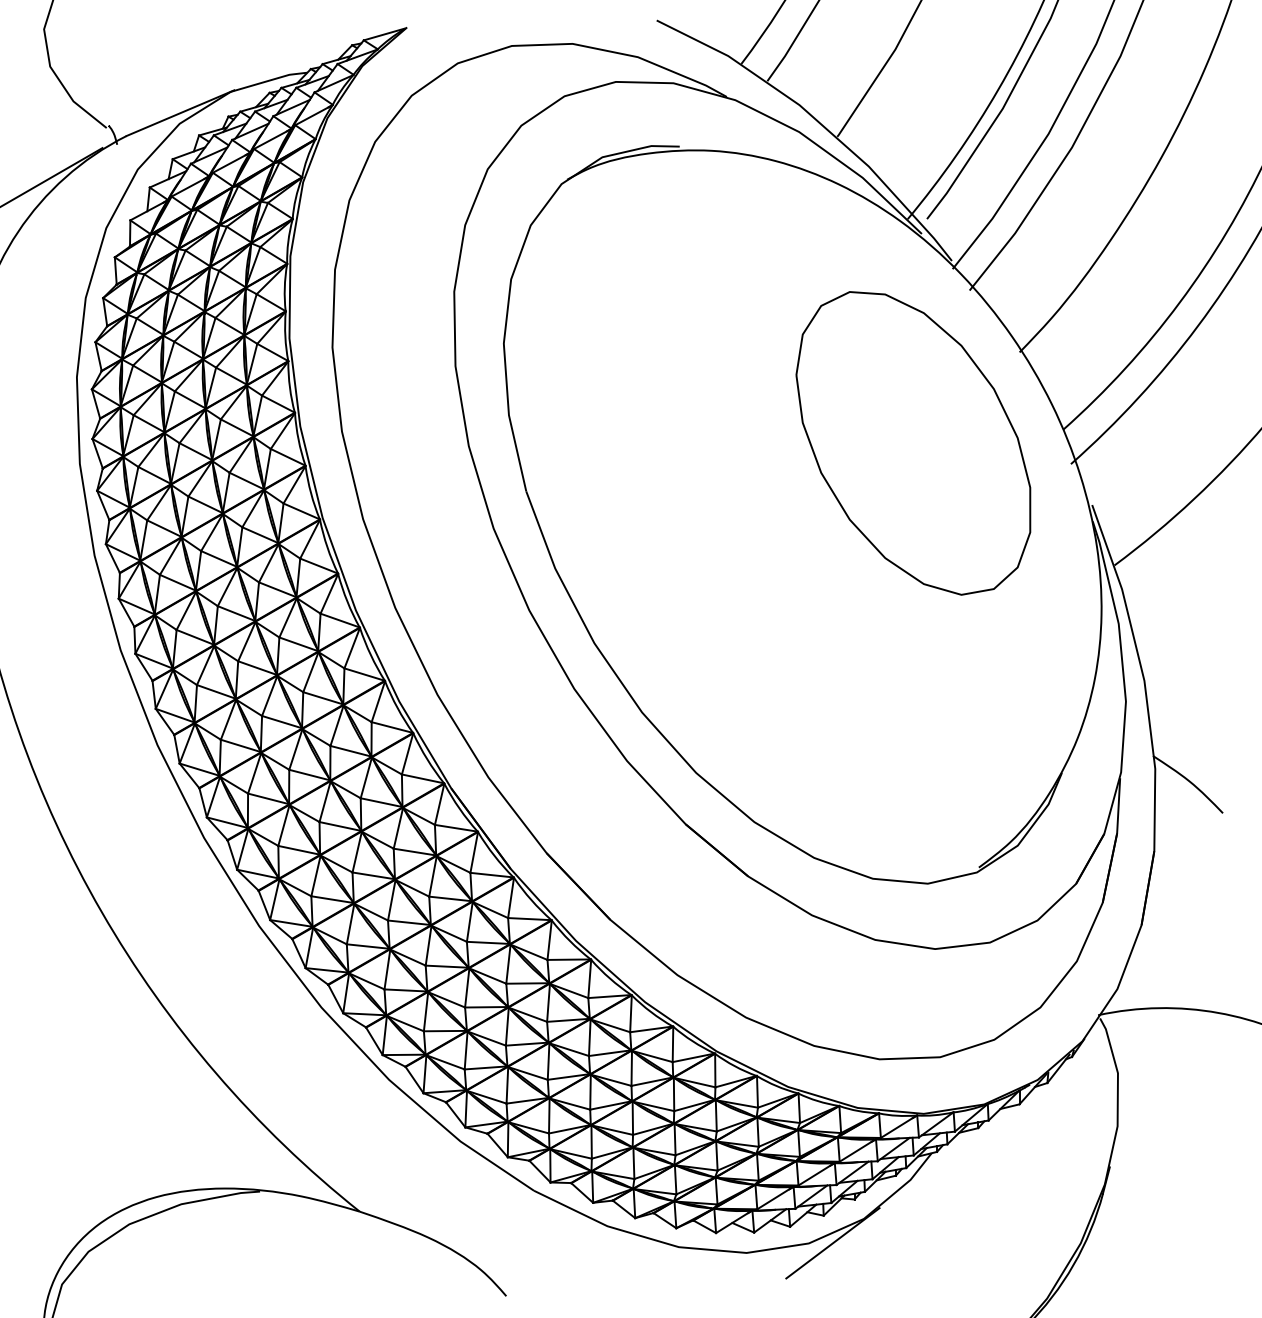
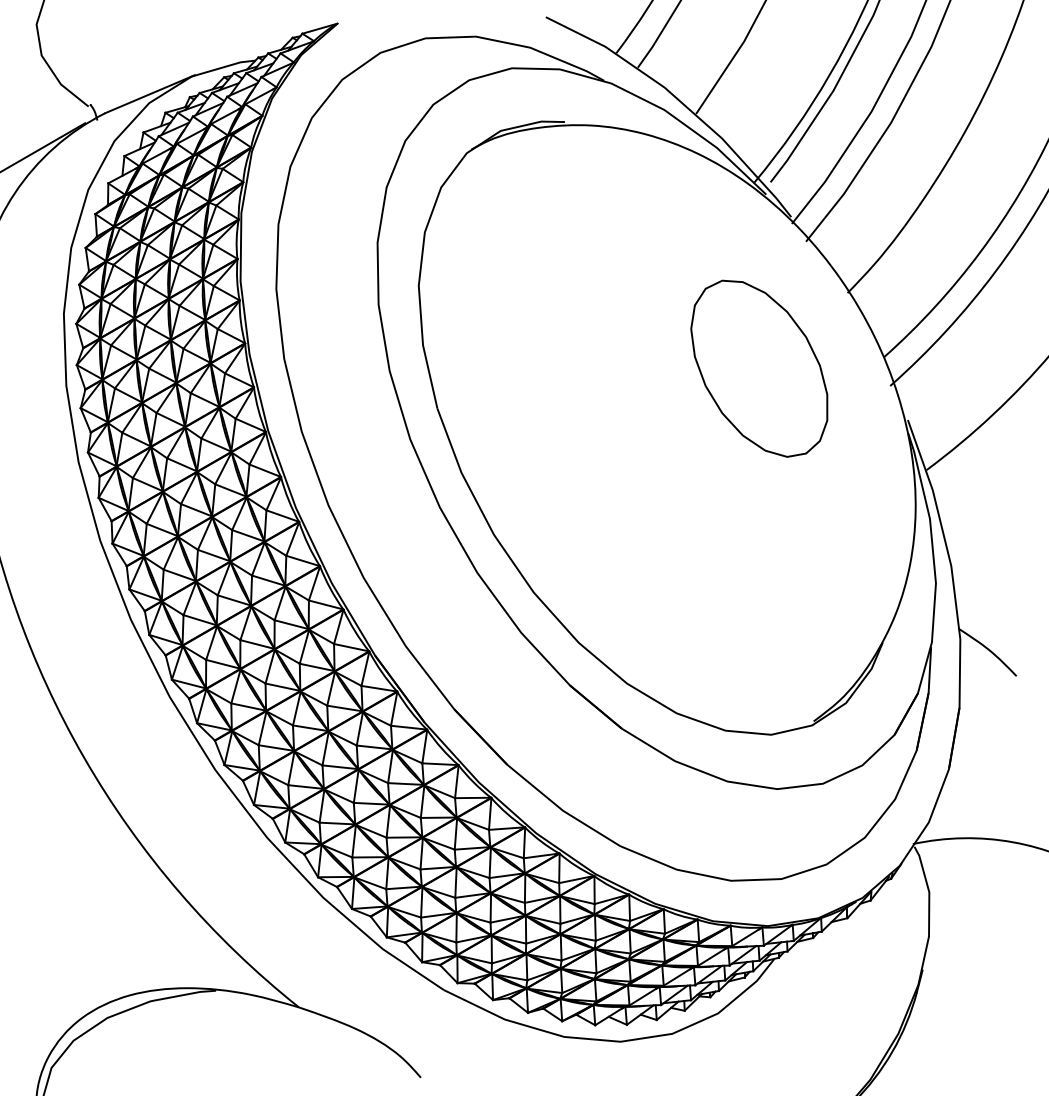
part: (913, 443) -> (759, 368), size x0.7
line: (832, 1243) -> (692, 1033), removed

